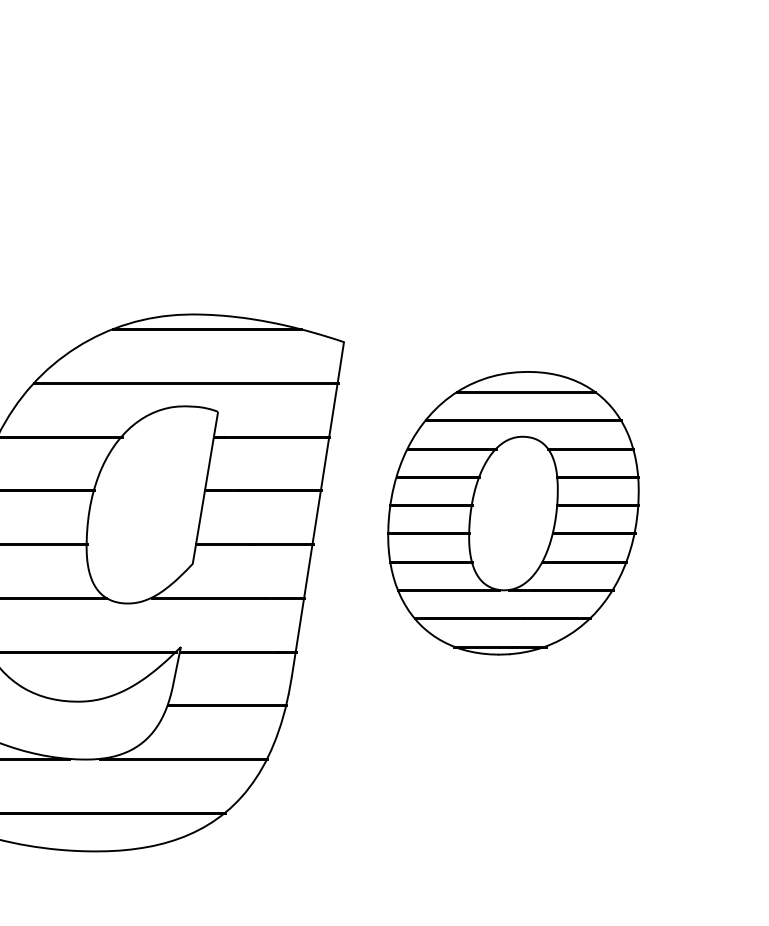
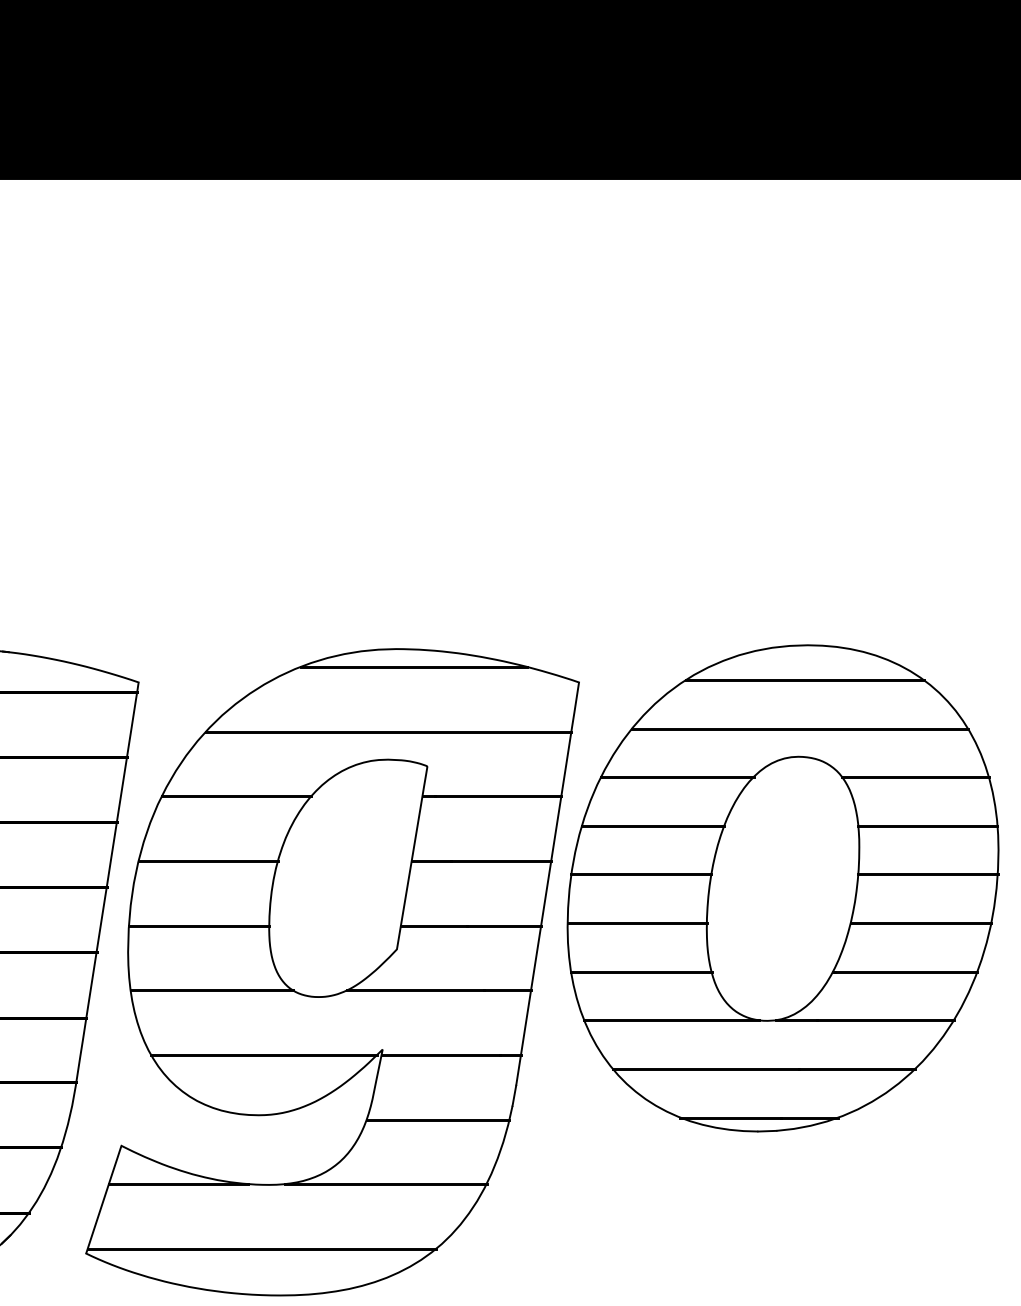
part: (513, 513) -> (782, 888), size x1.43

